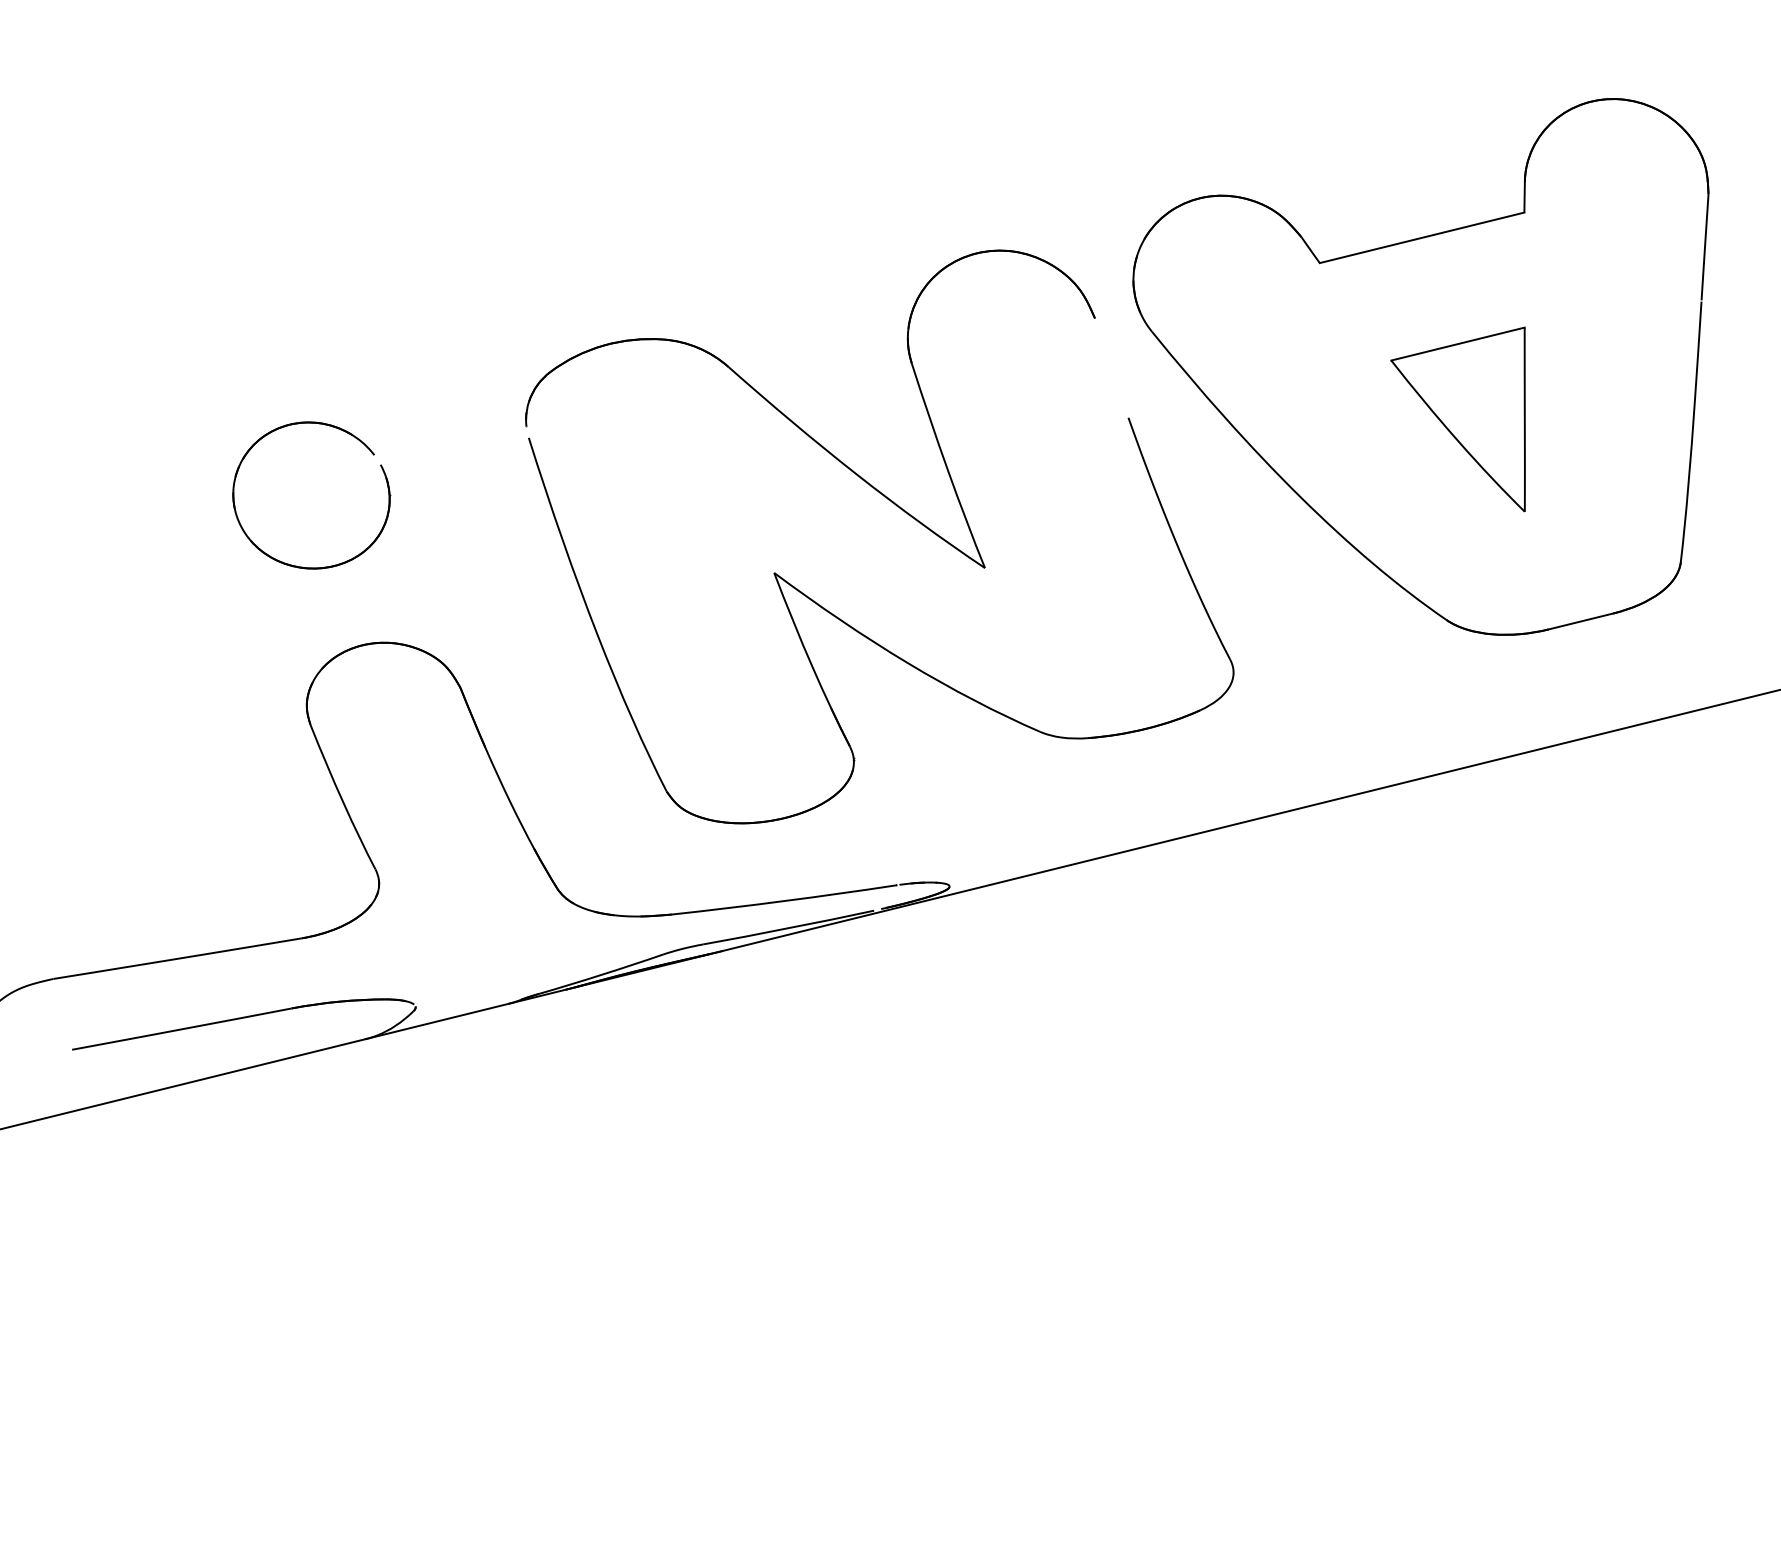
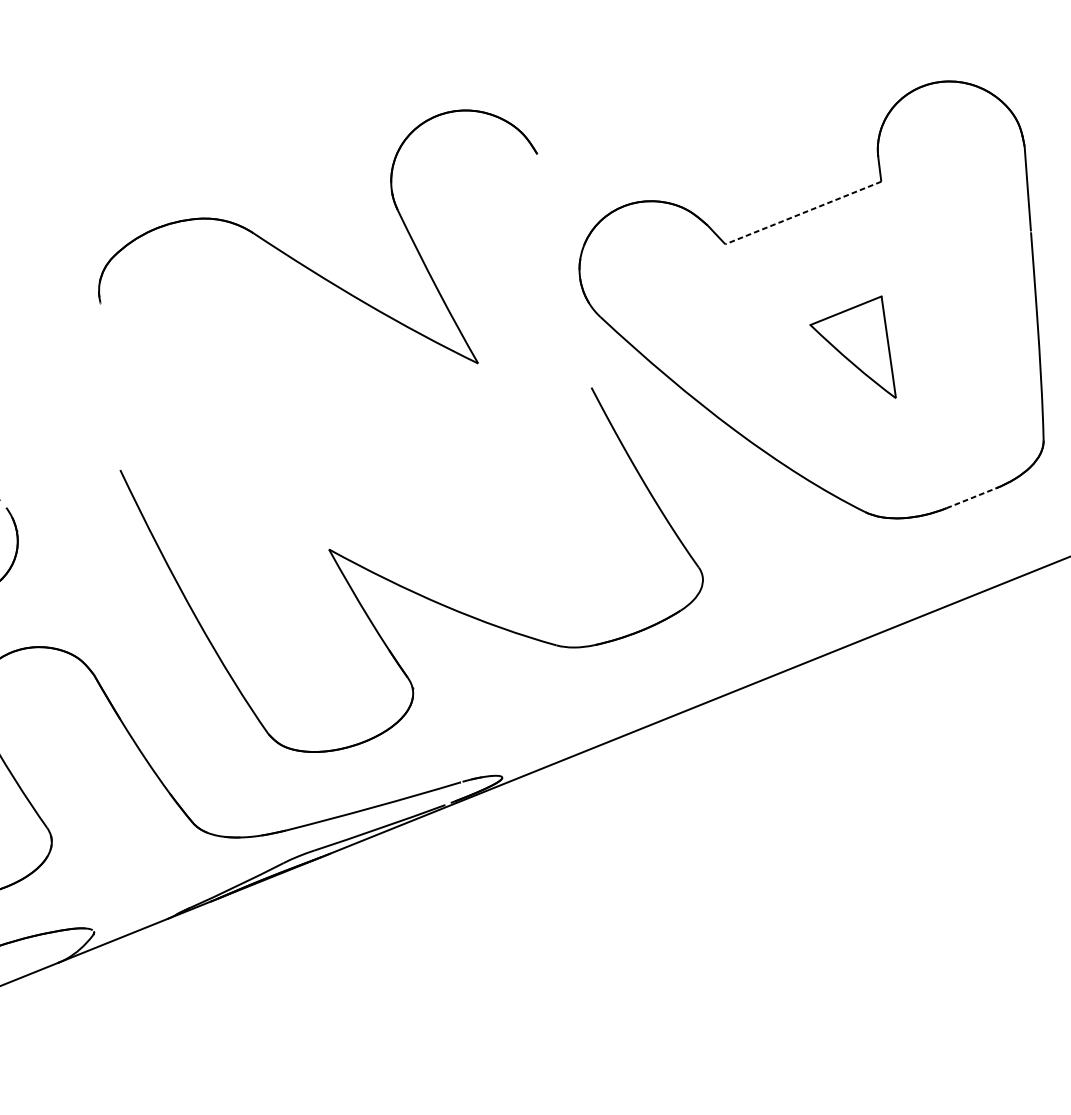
line: (1421, 237) -> (802, 212), solid -> dashed
part: (1457, 419) -> (851, 352), size x0.7
part: (798, 425) -> (315, 271), moved
line: (1581, 621) -> (971, 498), solid -> dashed

